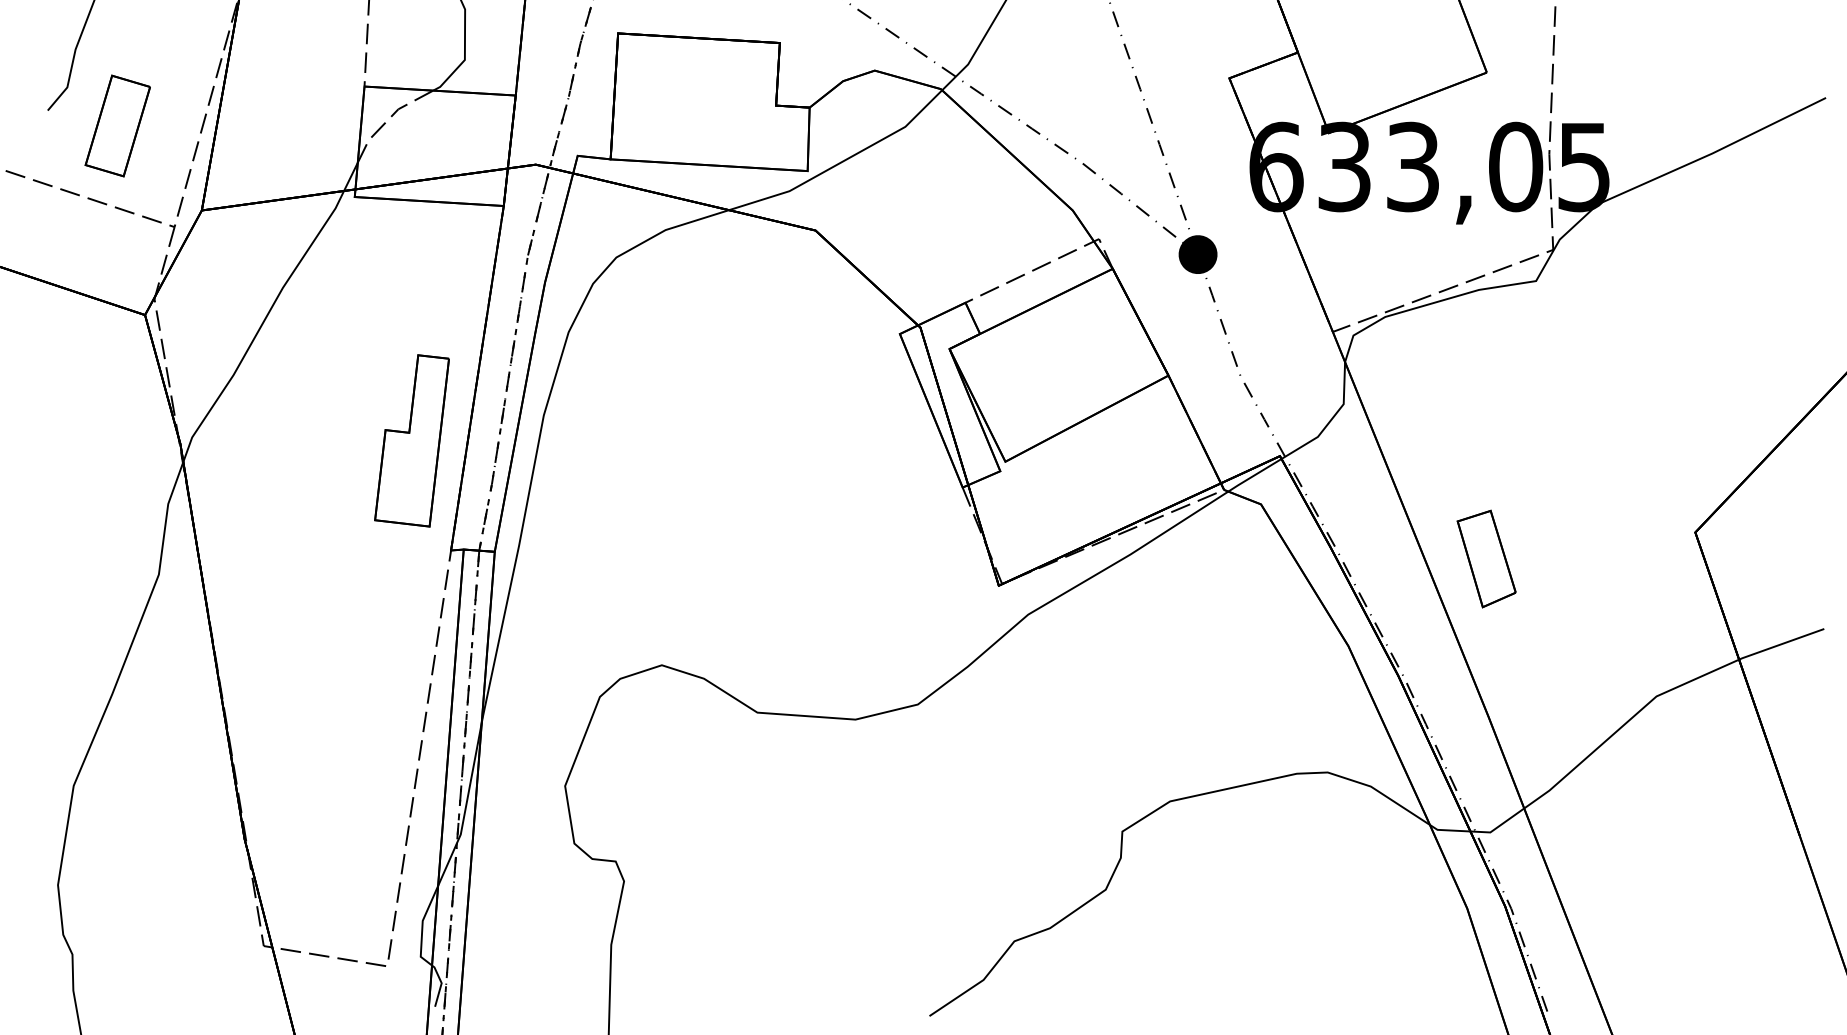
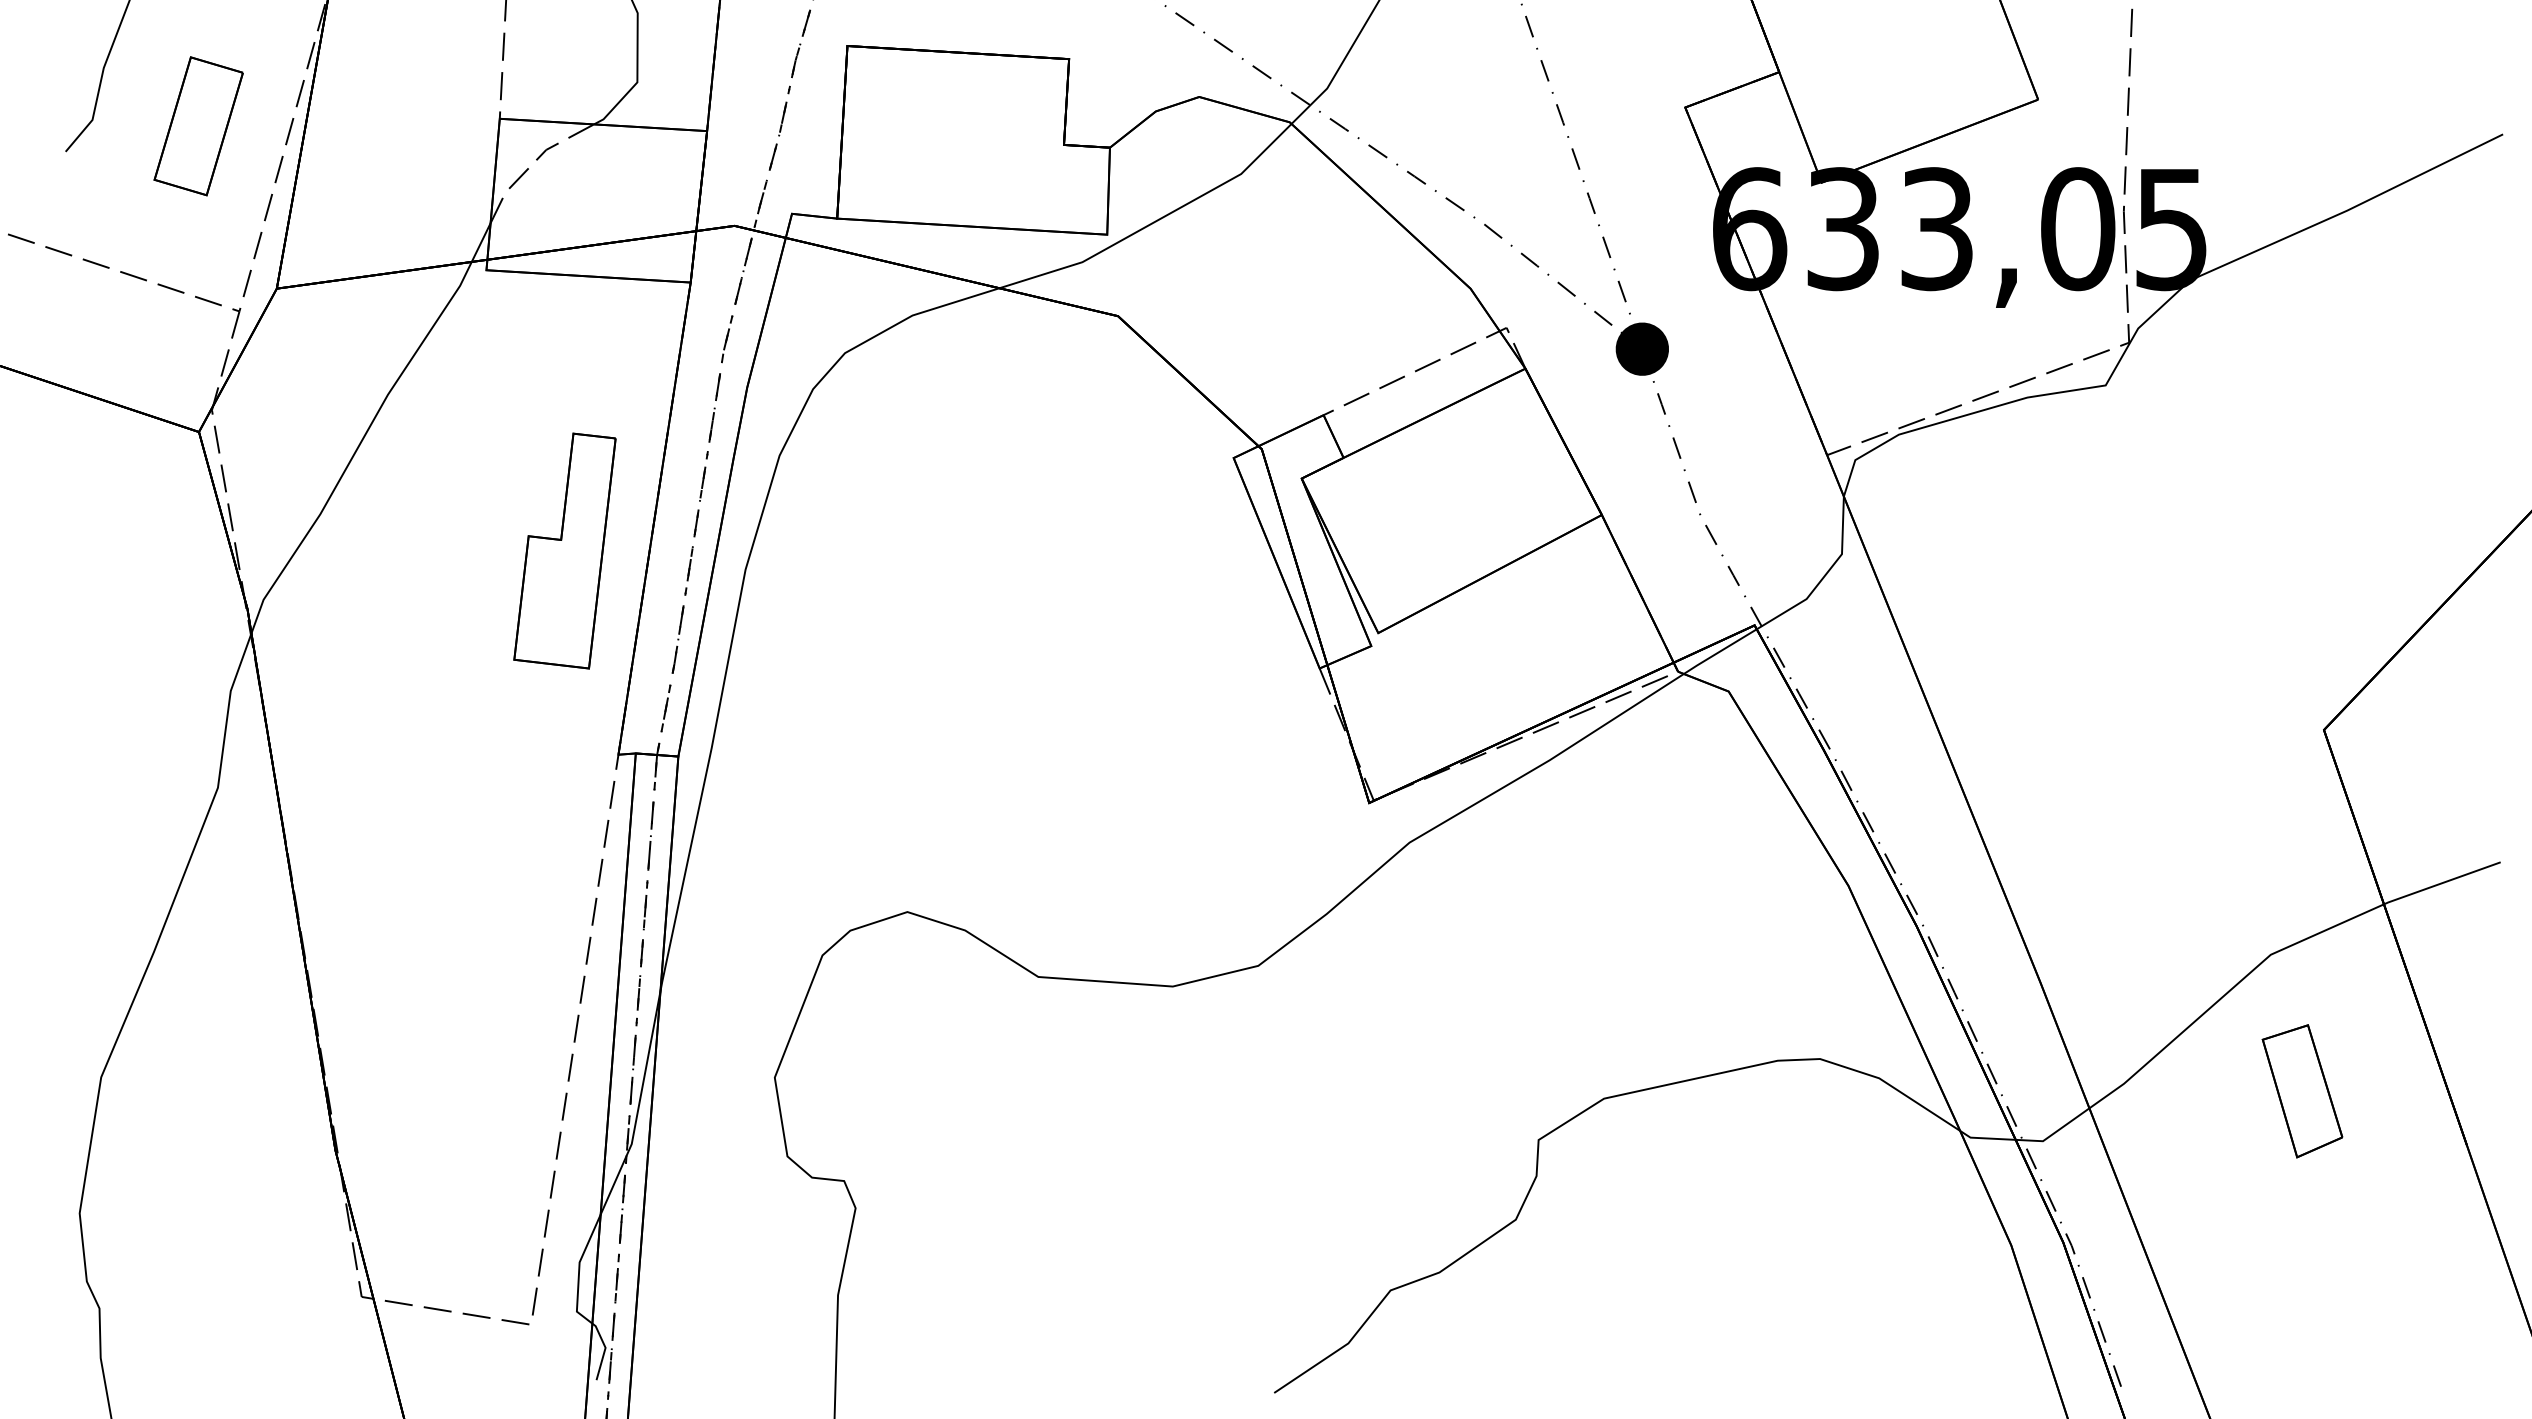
part: (117, 125) -> (198, 125), moved
part: (411, 440) -> (564, 550), moved
part: (1486, 558) -> (2302, 1090), moved

